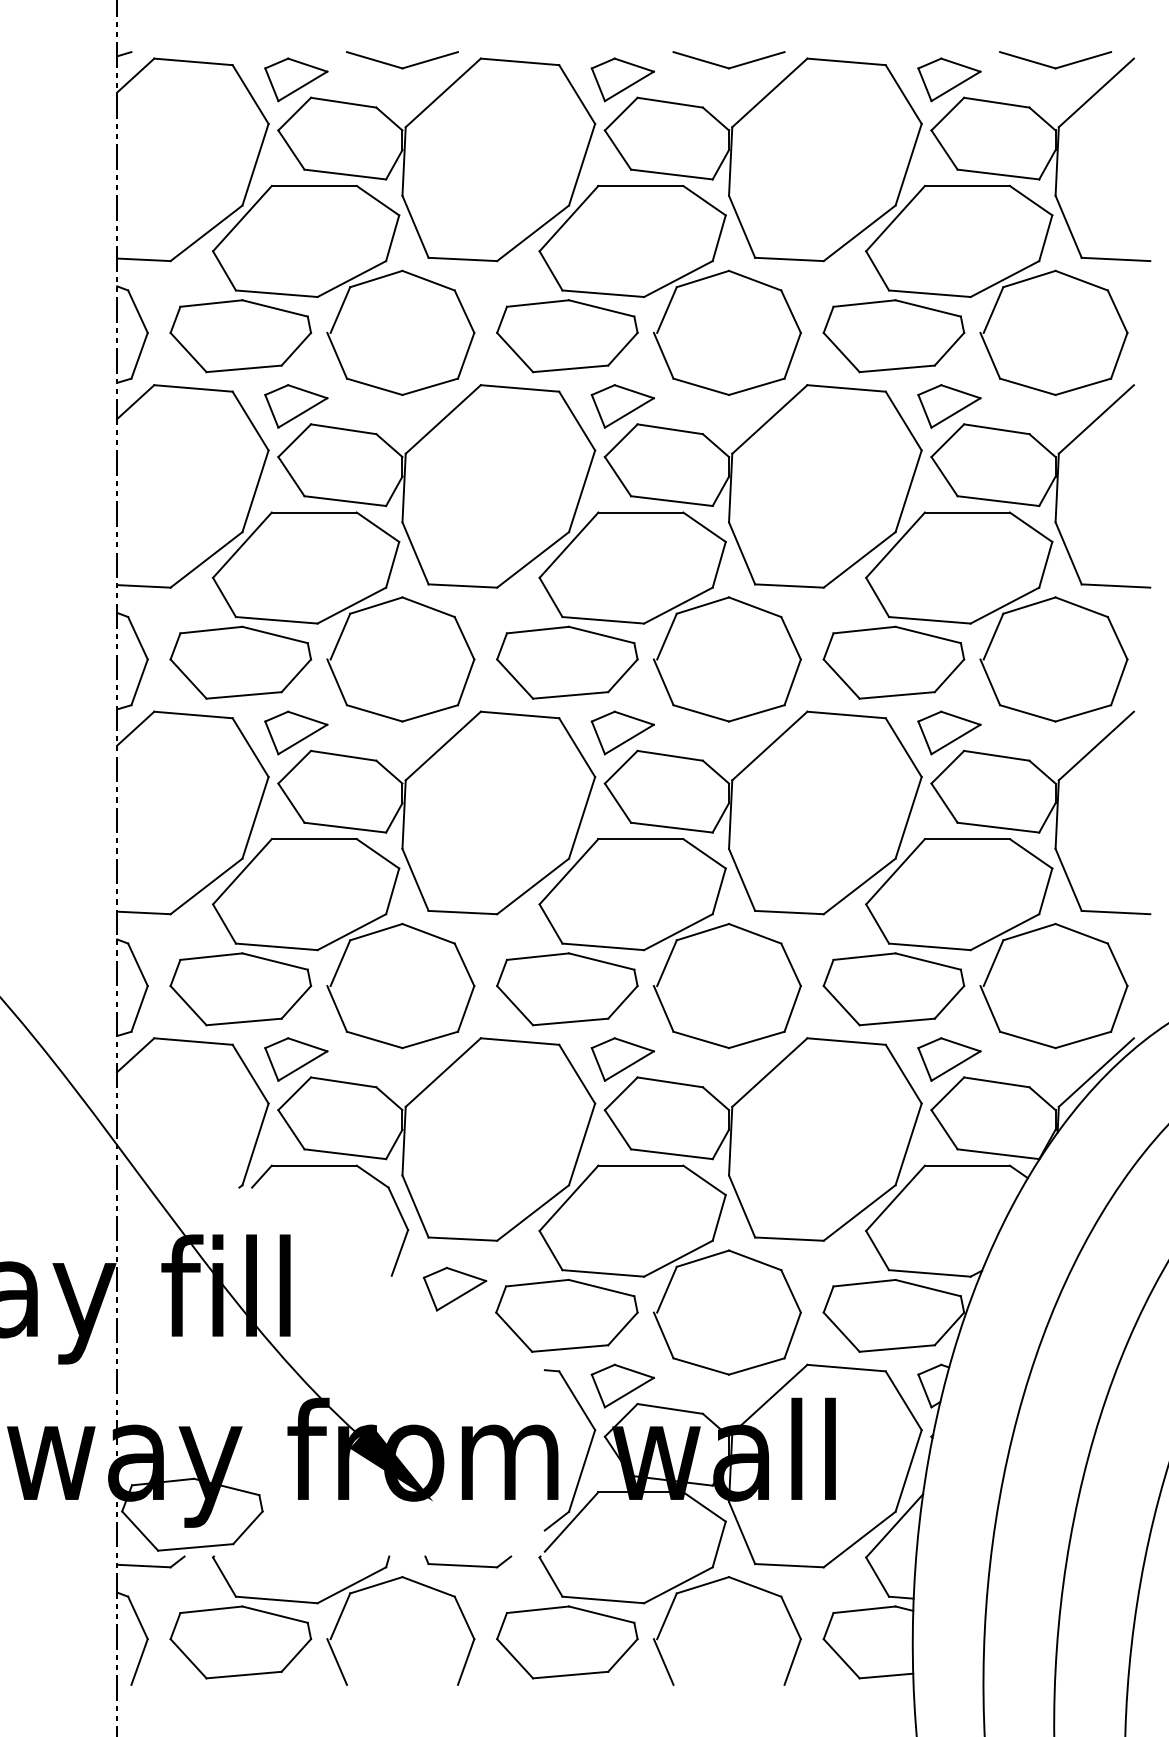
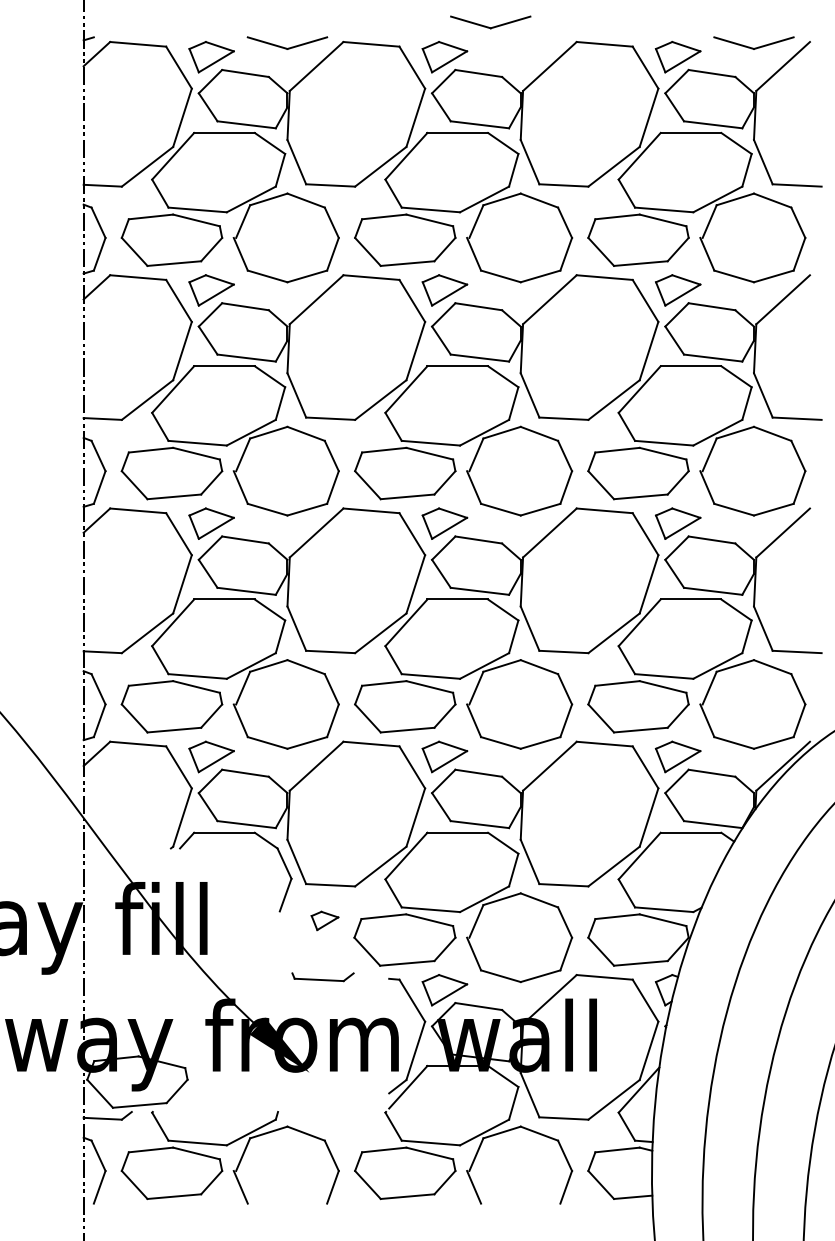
part: (726, 66) -> (488, 26), moved
part: (454, 1288) -> (324, 920), size x0.6
part: (468, 1561) -> (323, 976), moved

